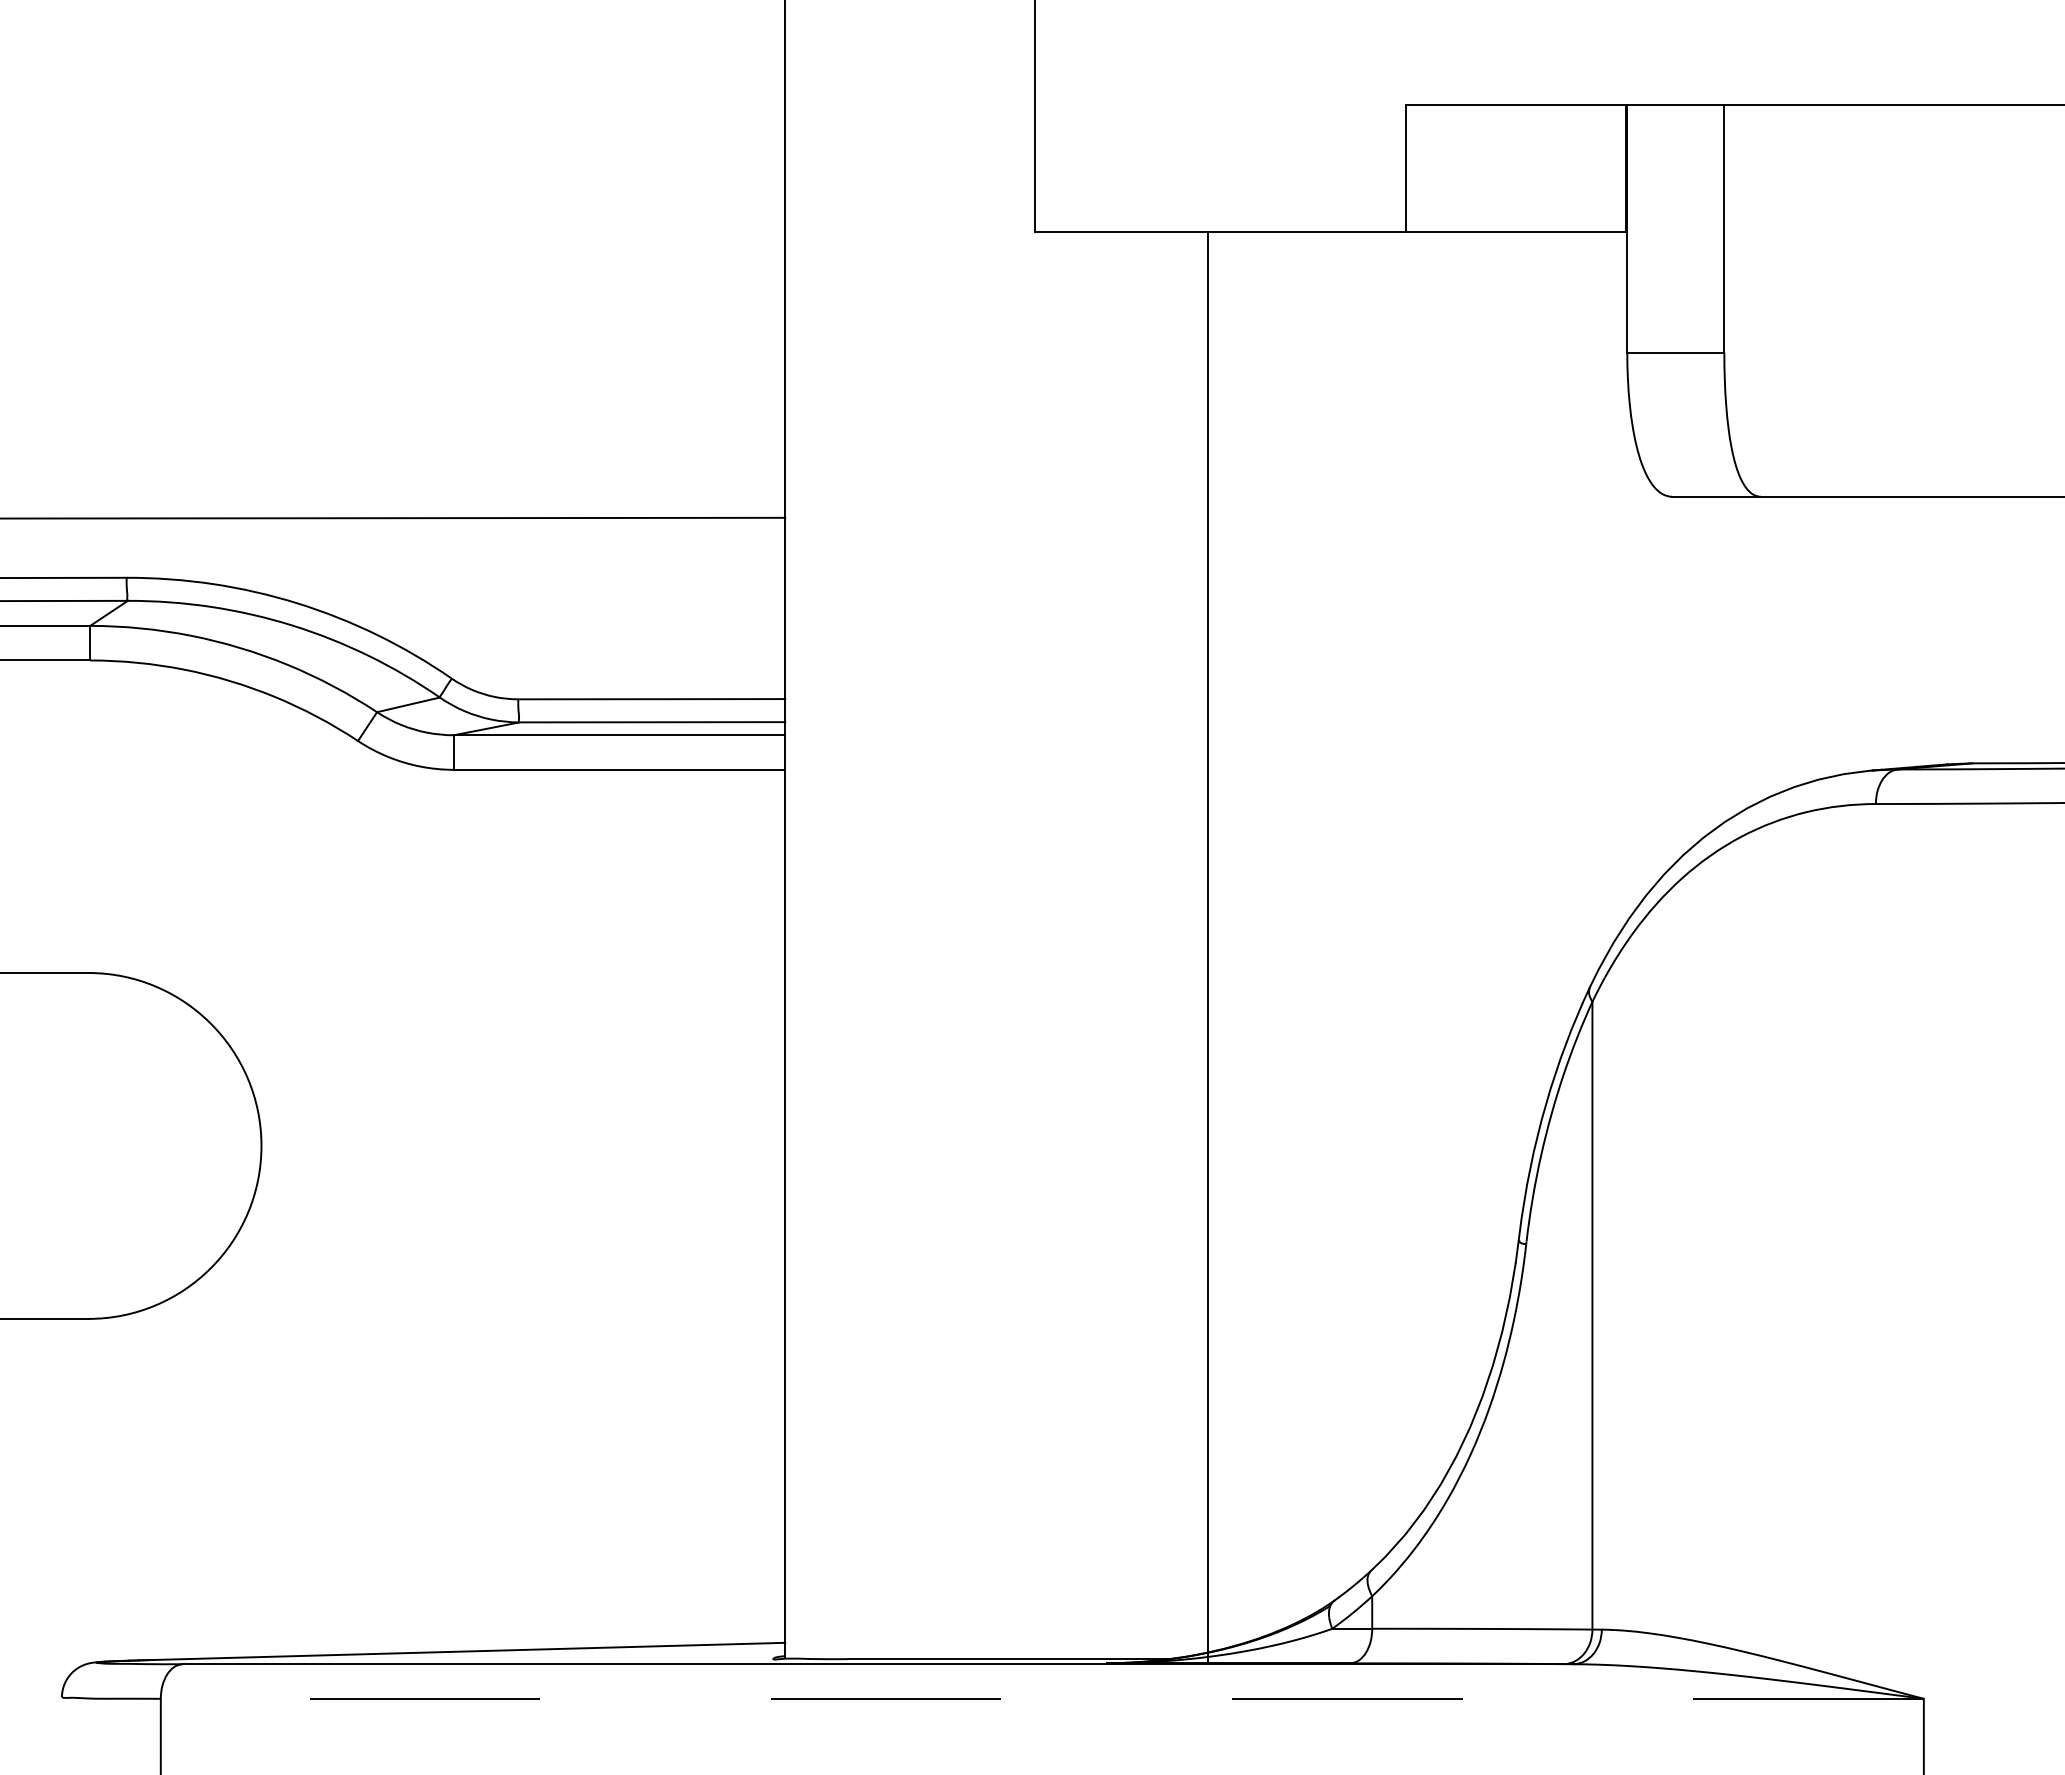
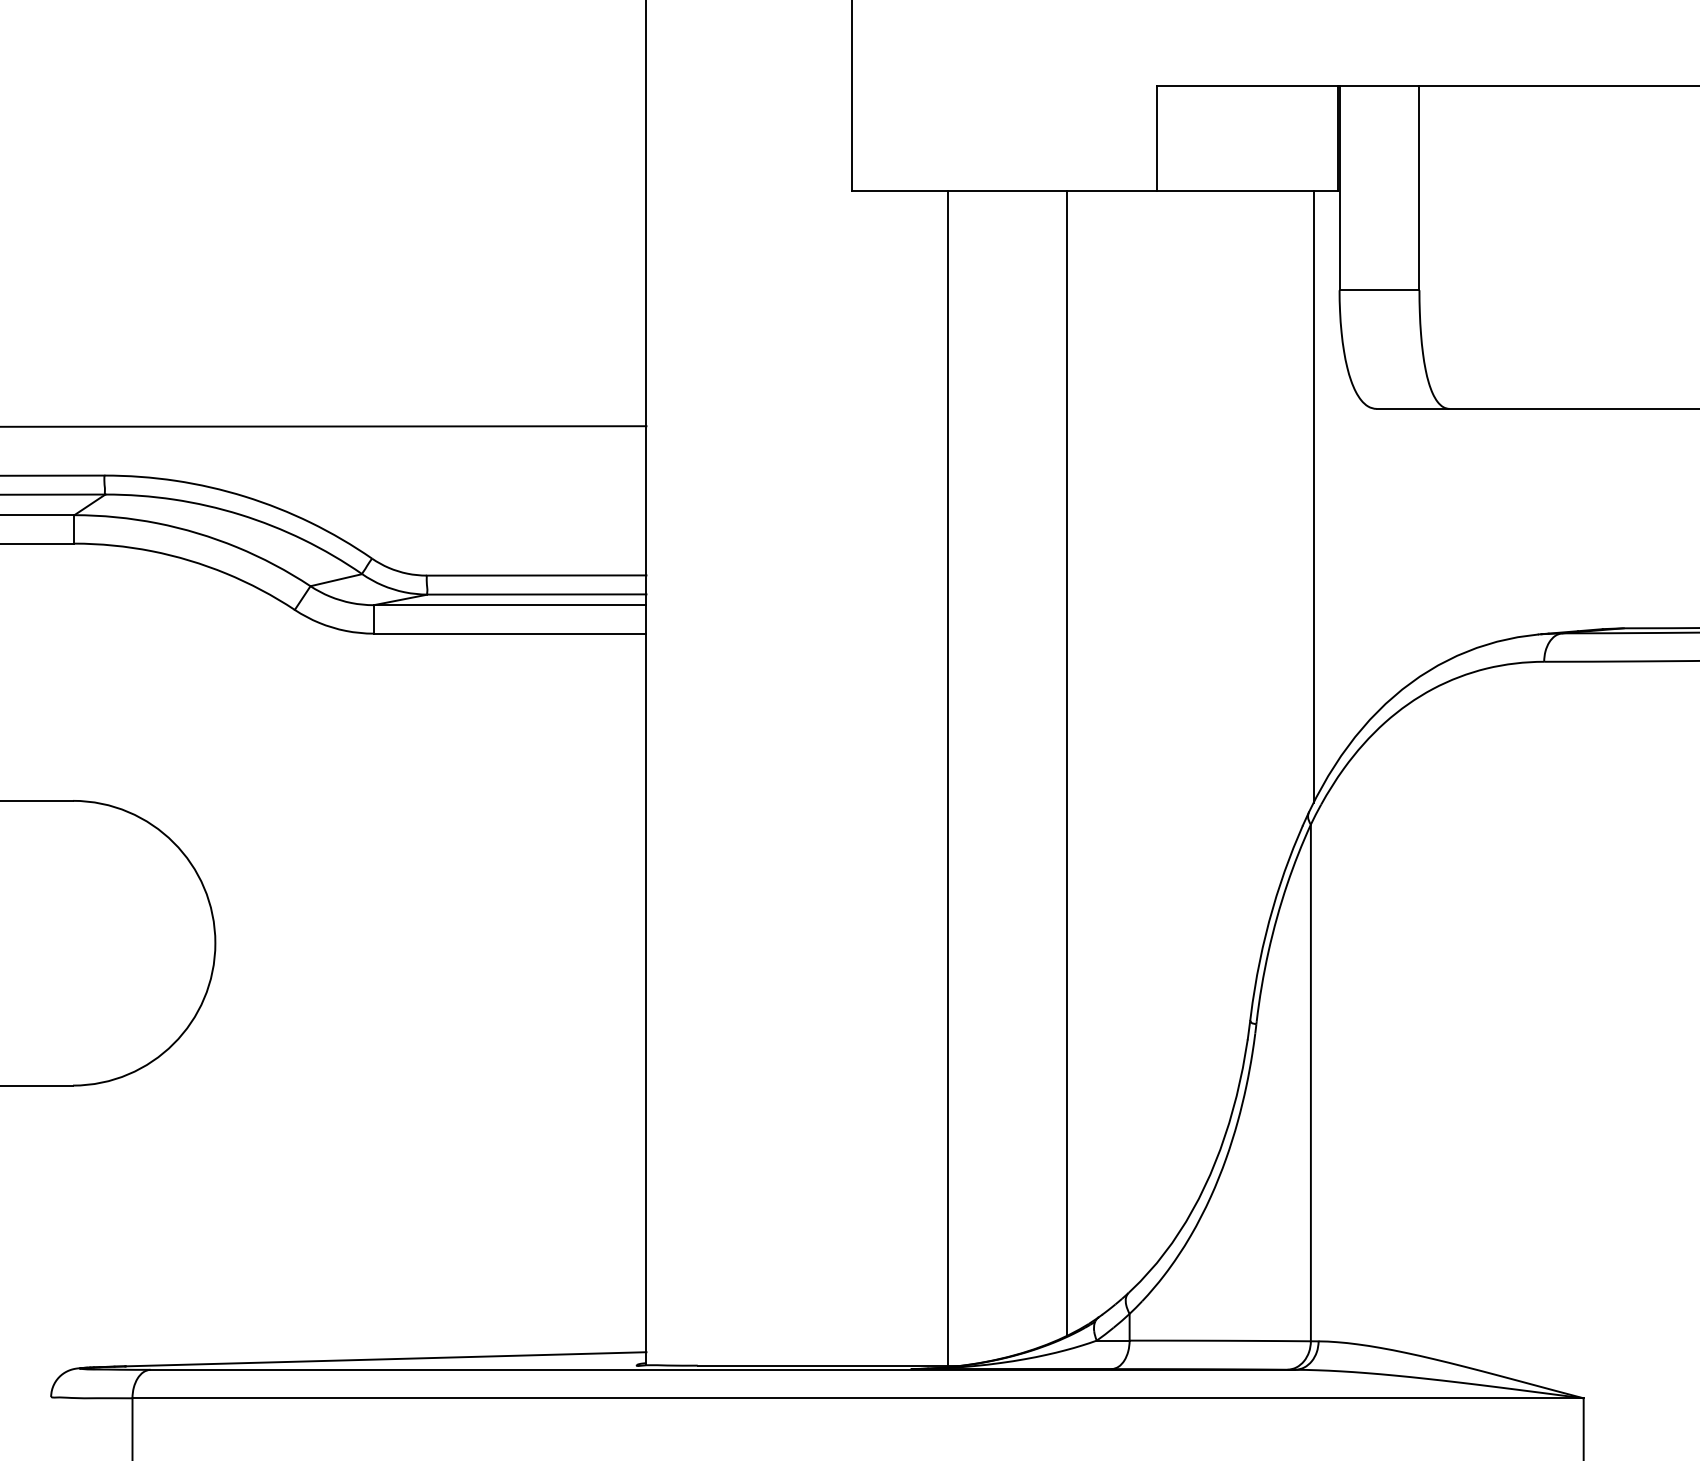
line: (1595, 603) -> (1313, 496), added
line: (1295, 927) -> (1066, 763), added
line: (1207, 947) -> (947, 779), moved
line: (1042, 1698) -> (858, 1398), dashed -> solid

